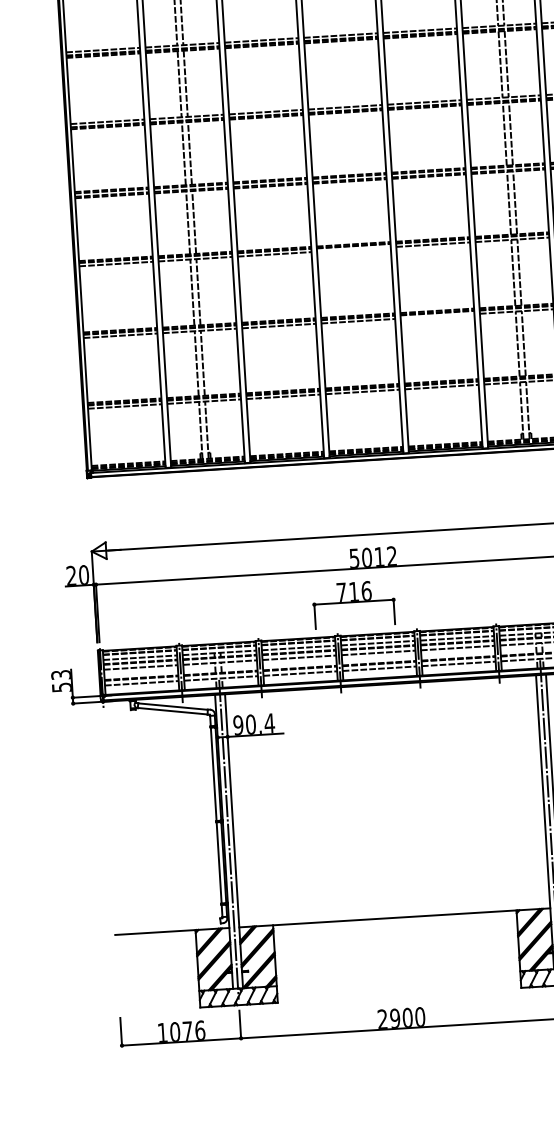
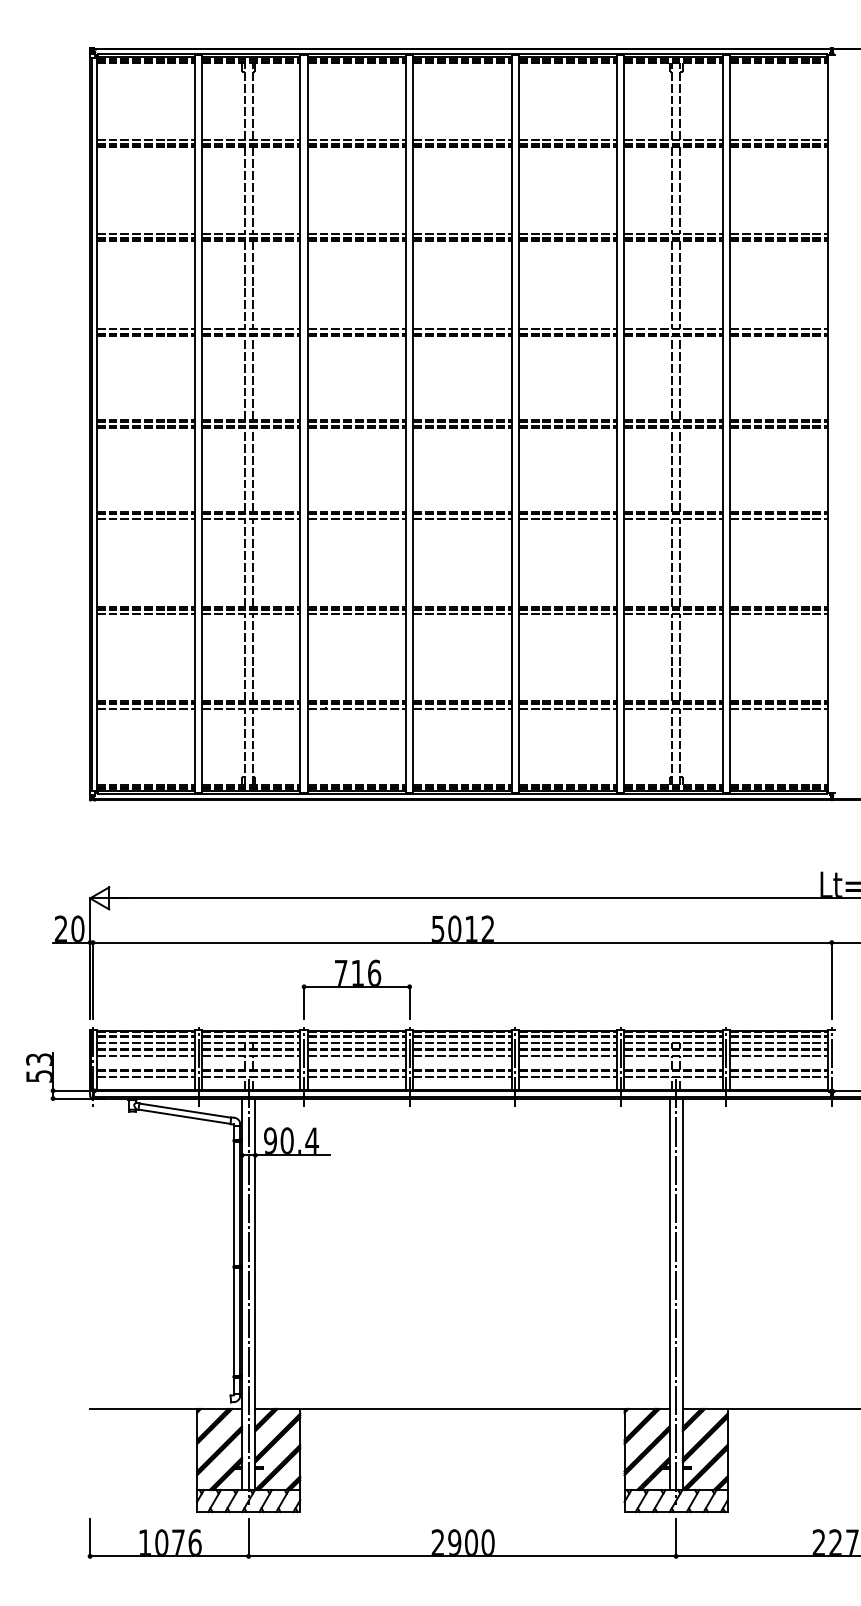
line: (353, 249) -> (462, 518), added
line: (437, 316) -> (567, 614), added
part: (353, 604) -> (356, 989), moved

